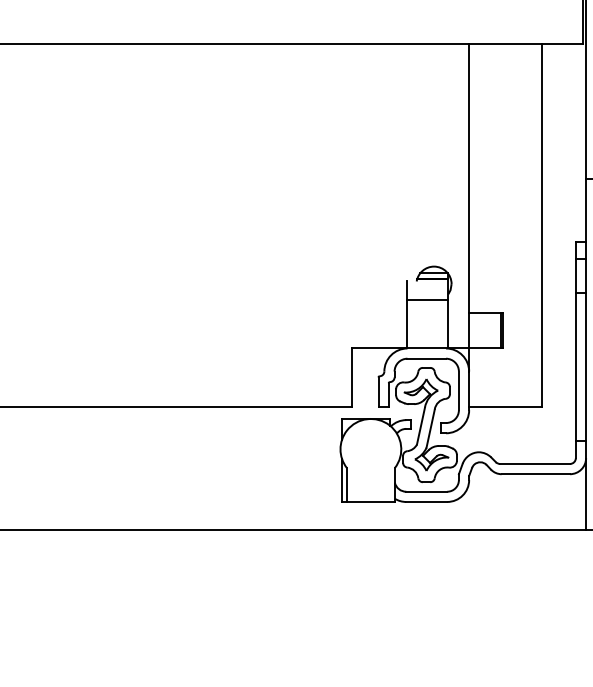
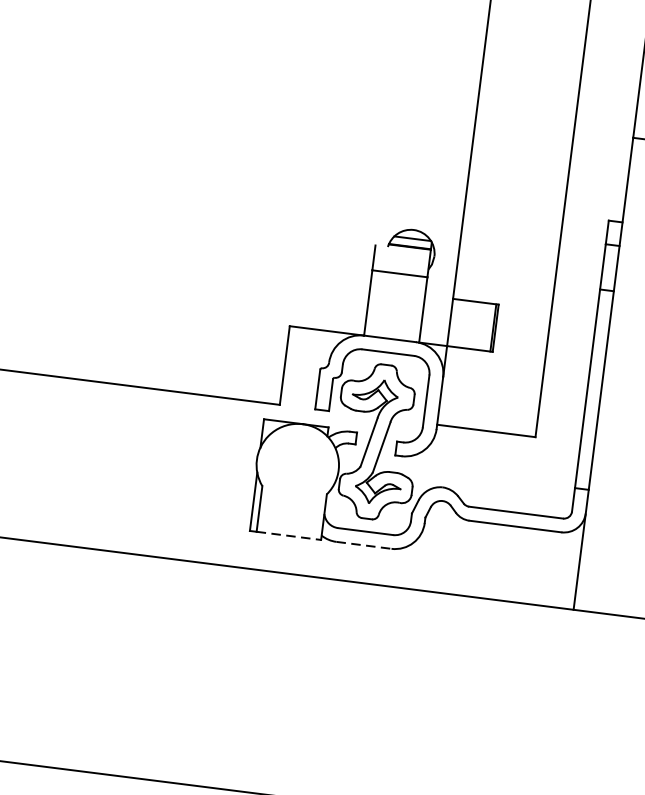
line: (370, 501) -> (288, 535), solid -> dashed
line: (427, 501) -> (365, 544), solid -> dashed

